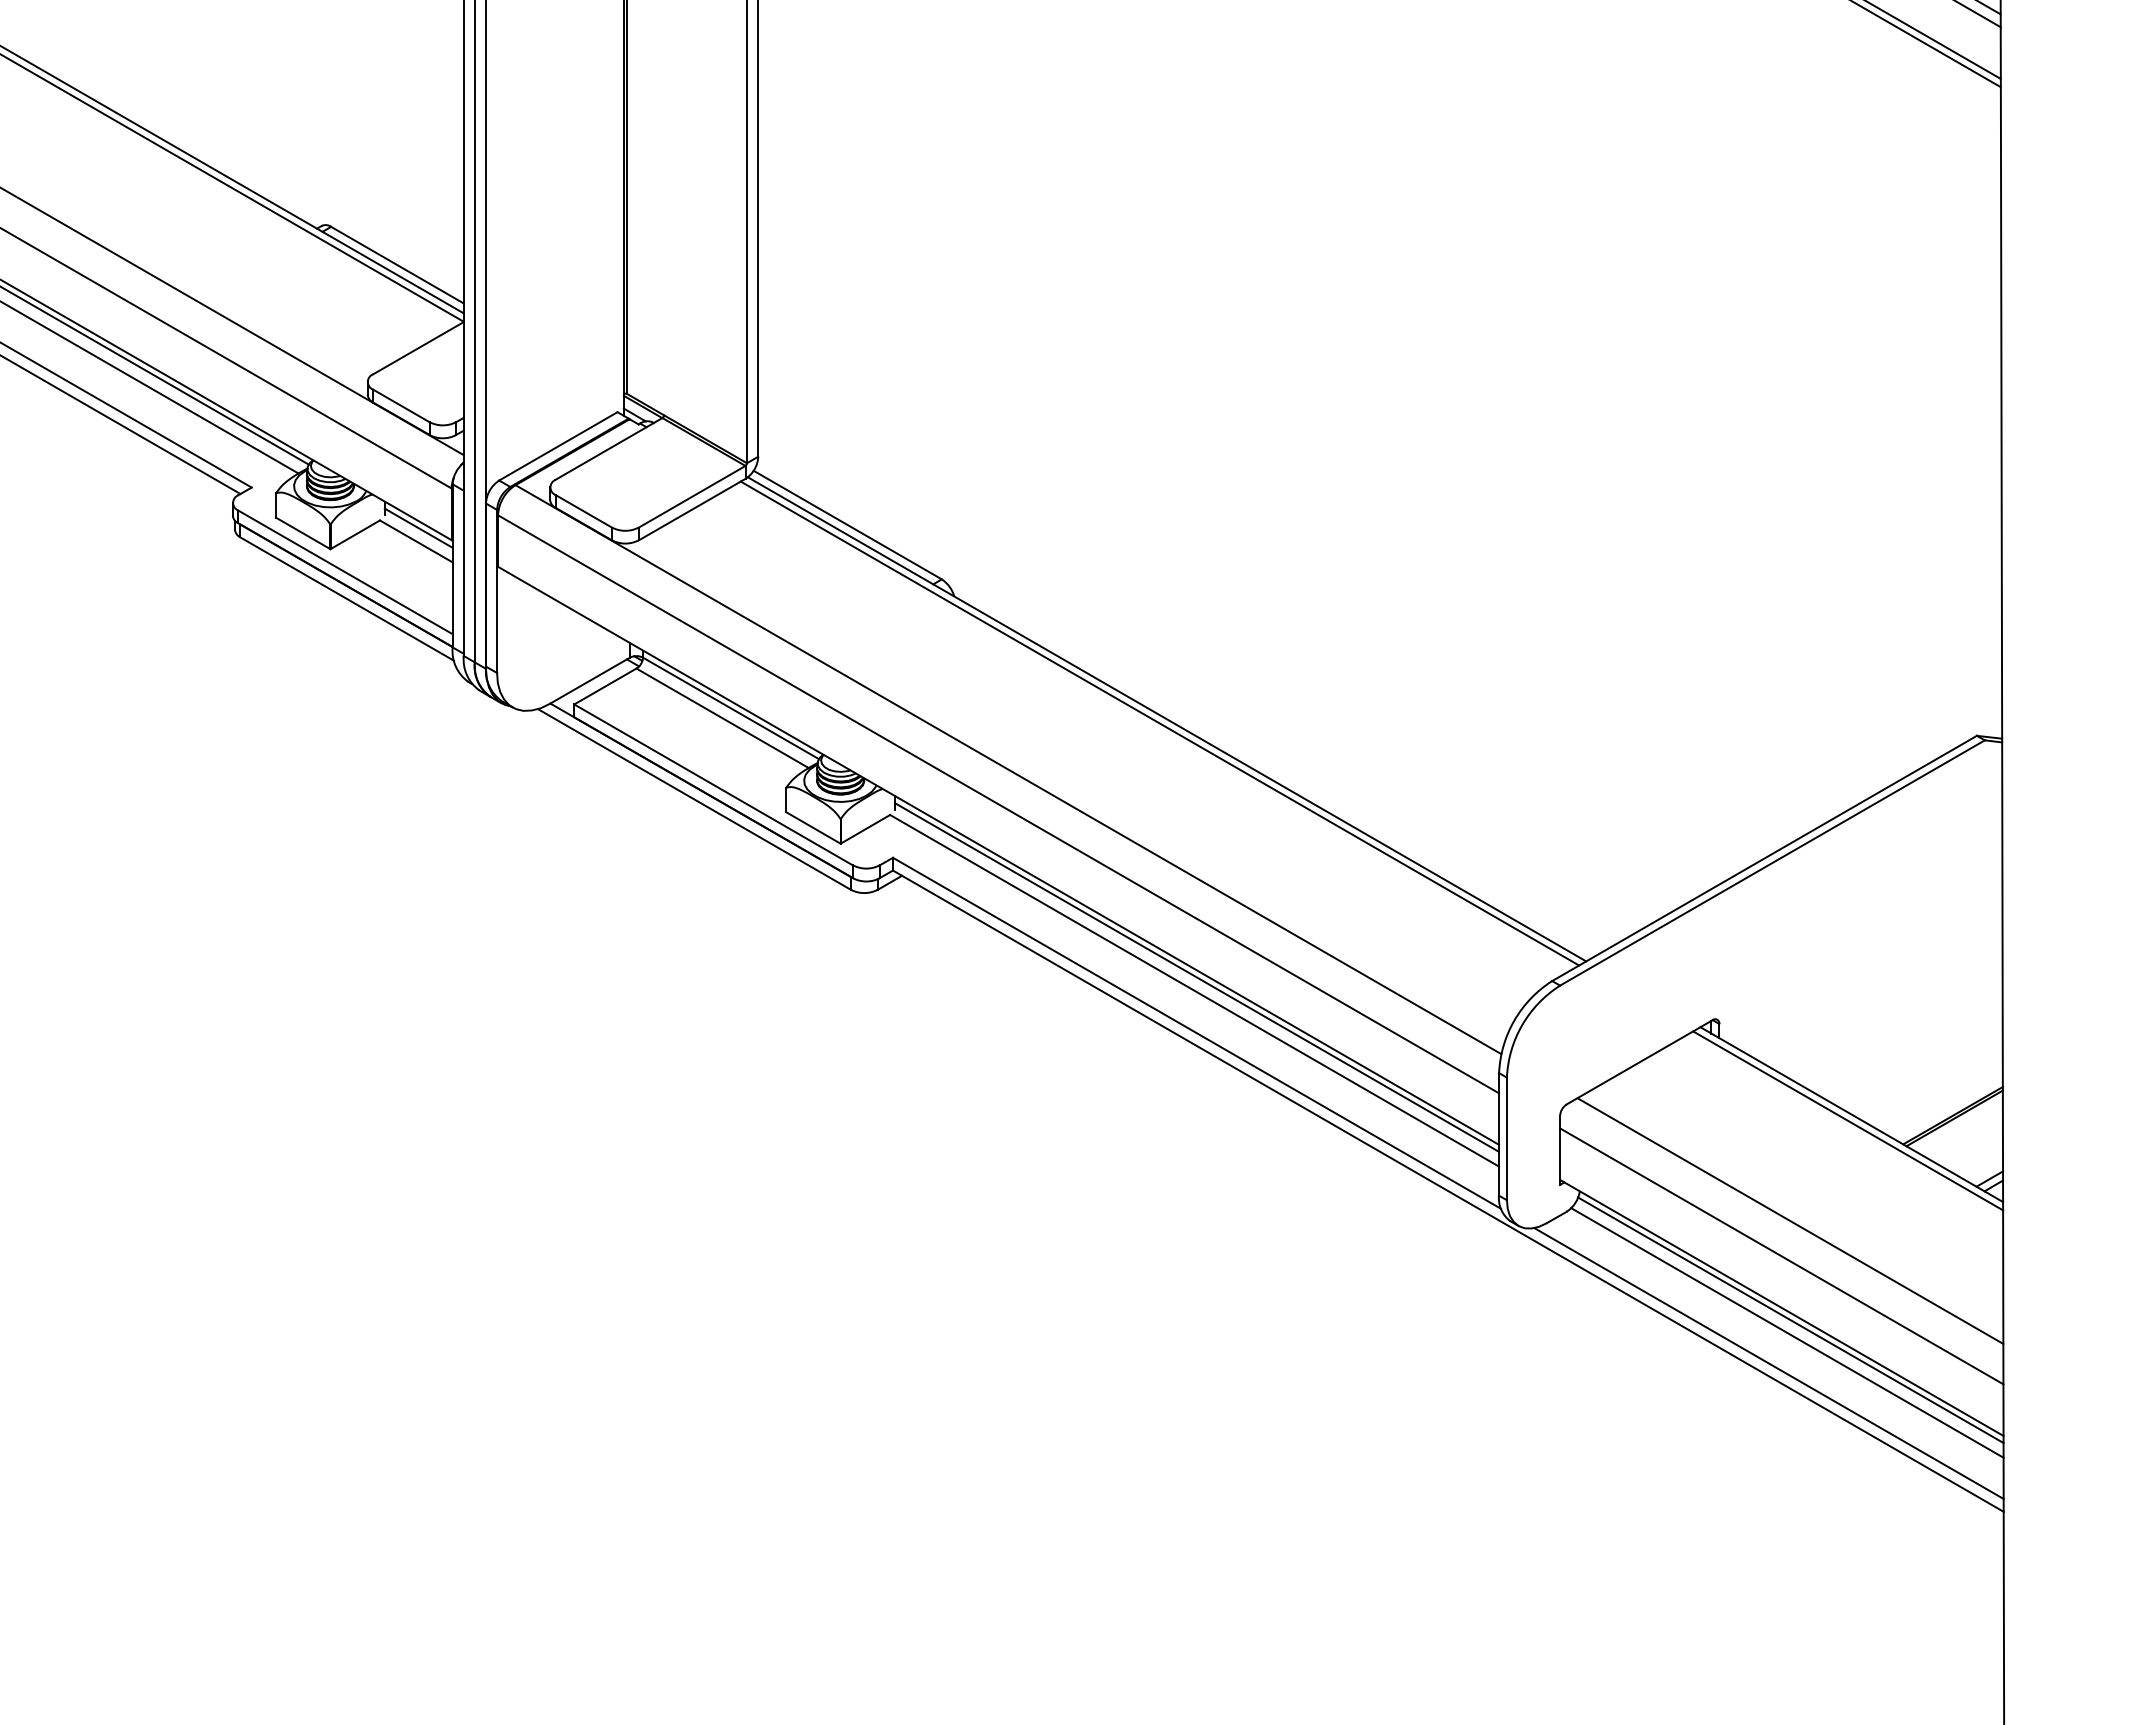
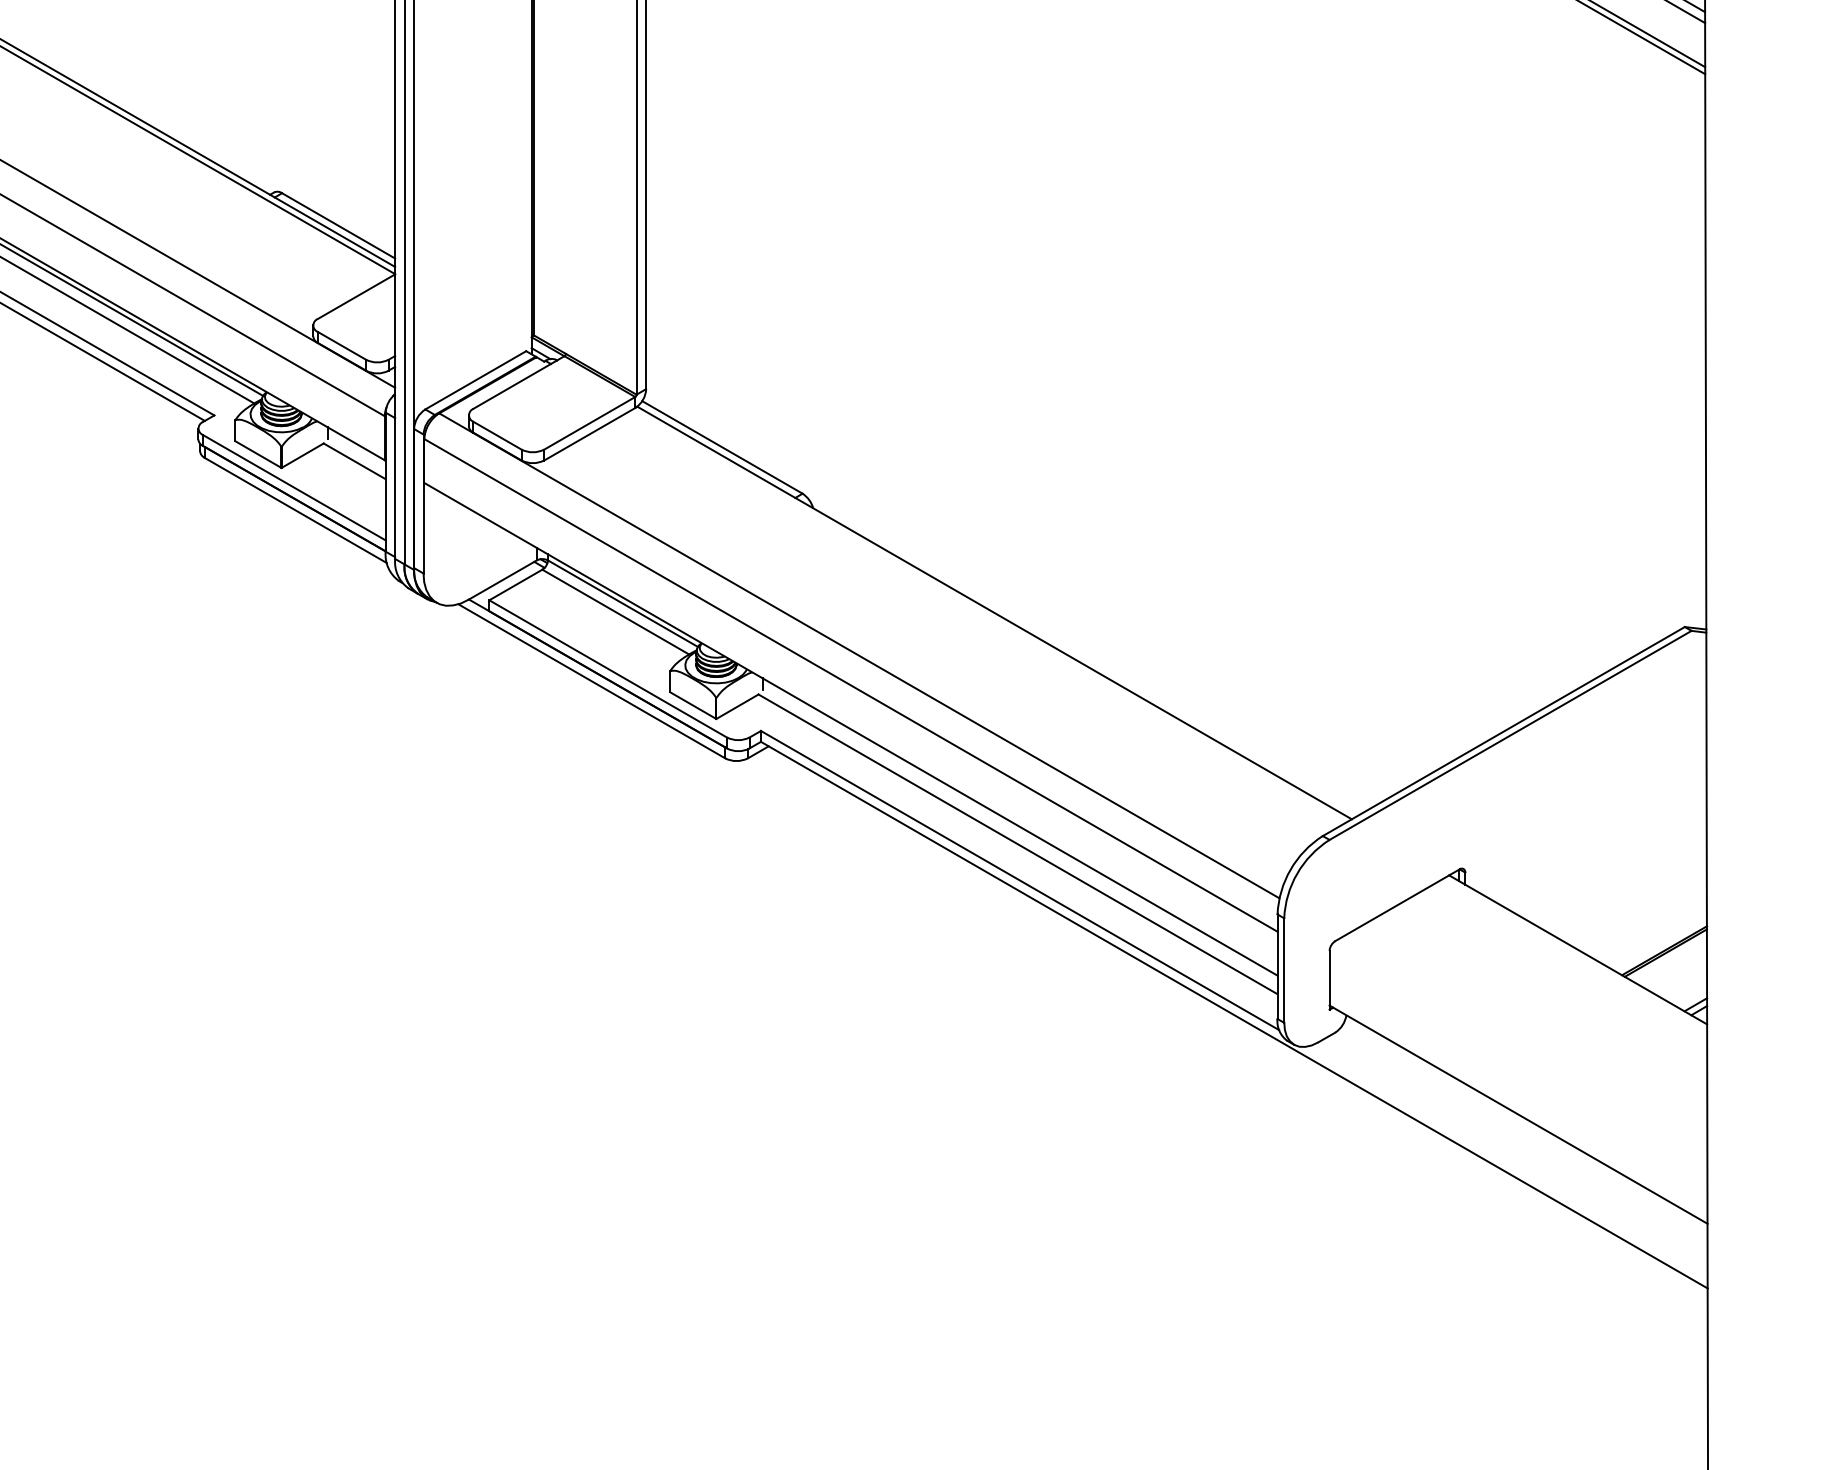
line: (418, 527) -> (356, 449), removed
line: (1159, 723) -> (988, 616), removed
line: (1196, 977) -> (1019, 833), removed
line: (1848, 1120) -> (1575, 954), removed
line: (1790, 1220) -> (1525, 1040), removed
line: (1781, 1256) -> (1518, 1070), removed
line: (1790, 1320) -> (1525, 1125), removed
line: (1787, 1332) -> (1523, 1135), removed
line: (1768, 1363) -> (1507, 1162), removed

